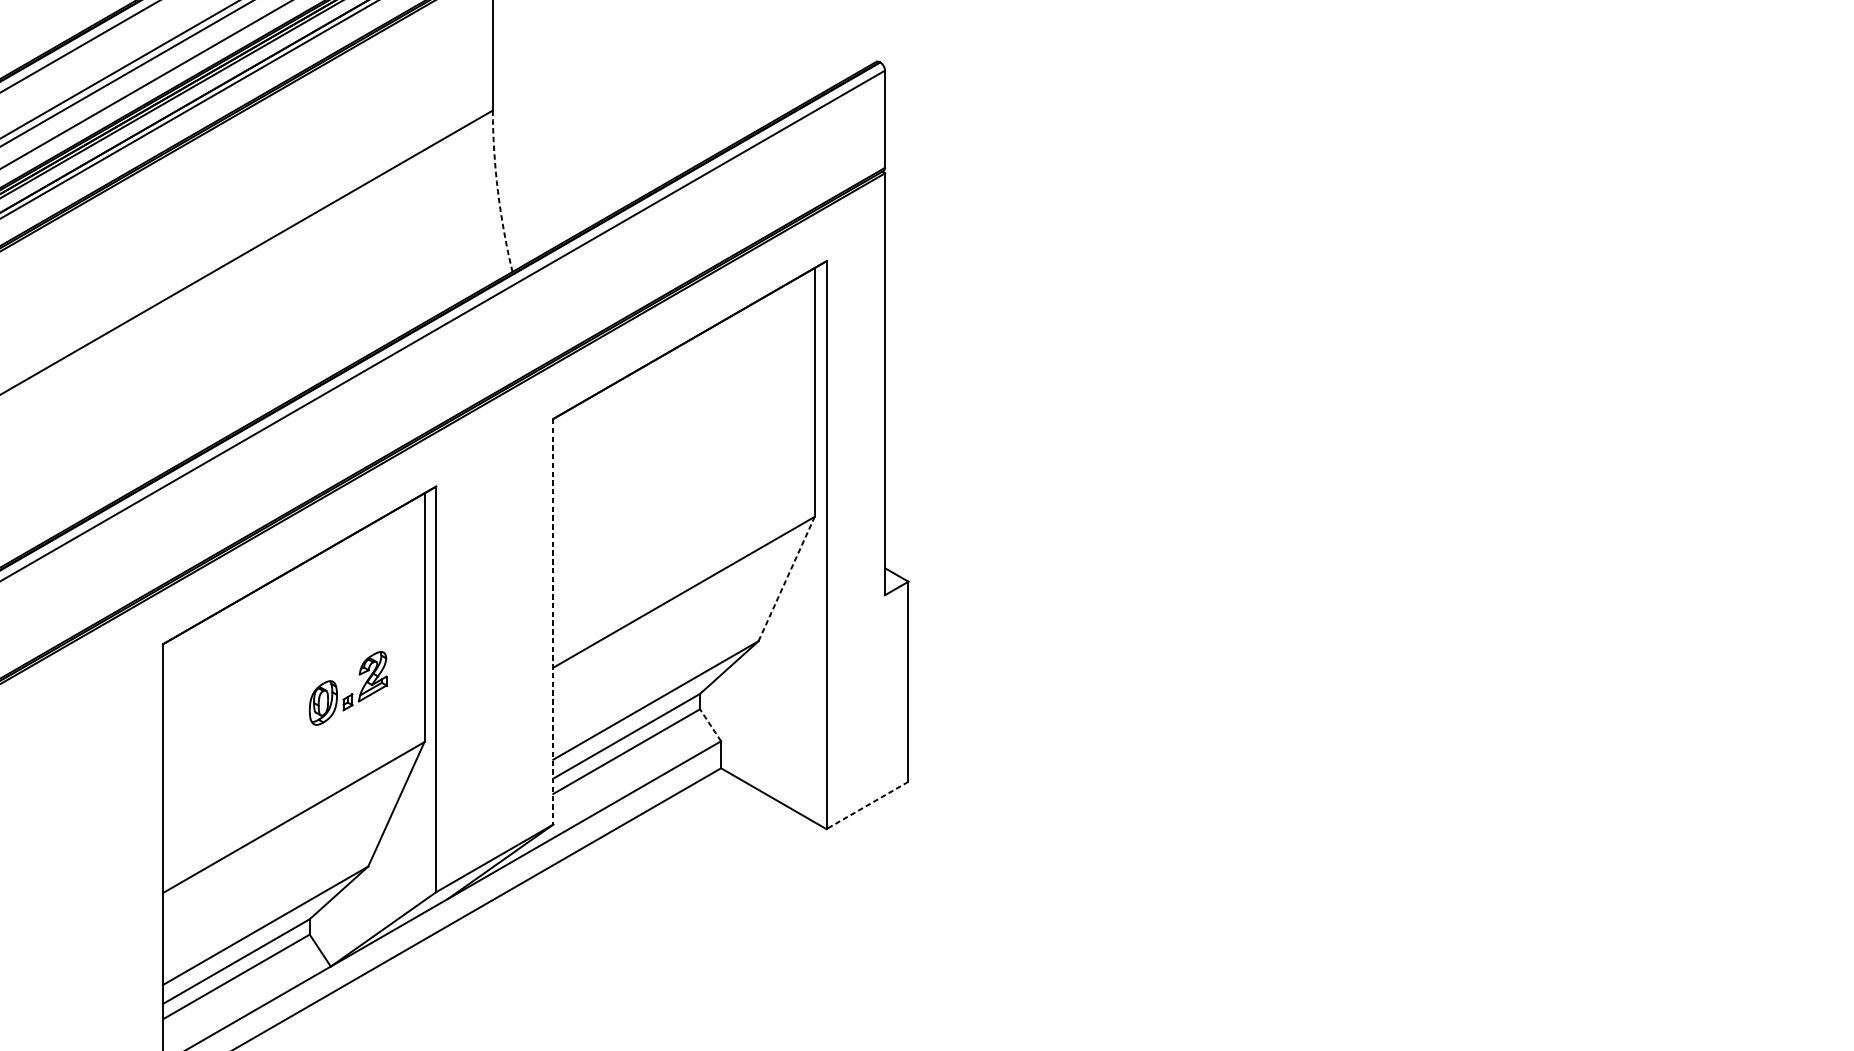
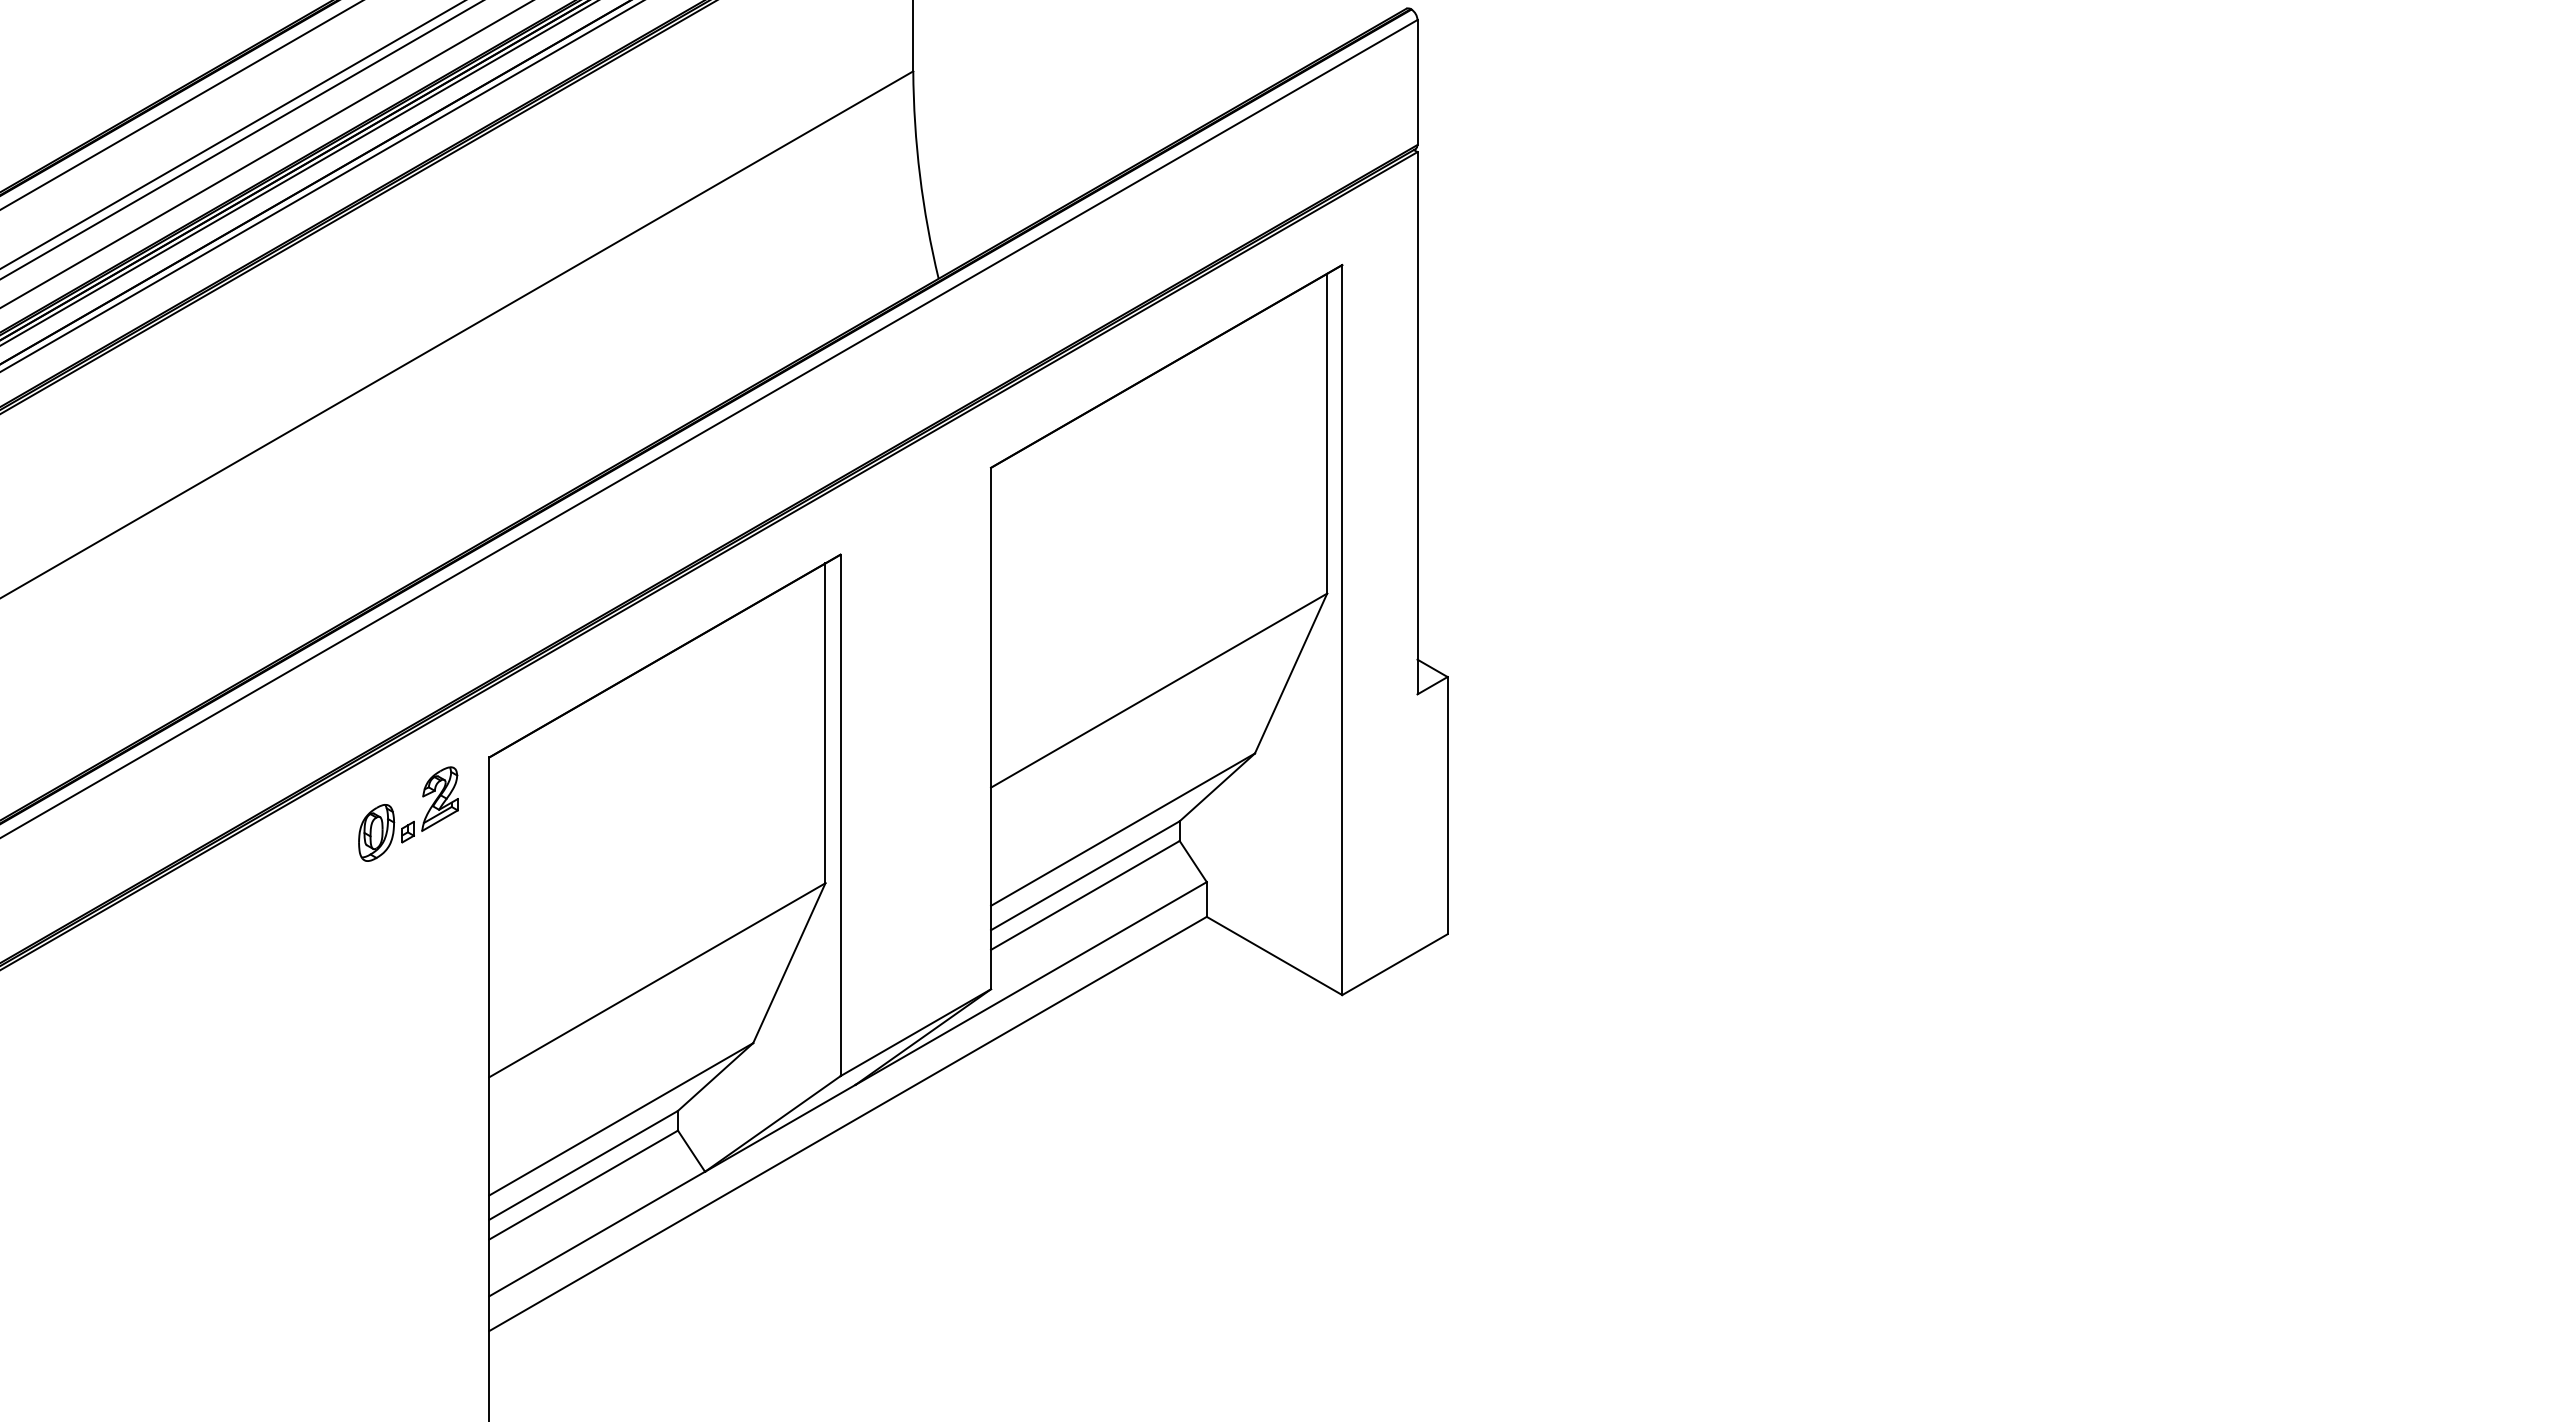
arc: (498, 191) -> (920, 175), dashed -> solid
line: (787, 578) -> (1291, 673), dashed -> solid
line: (553, 621) -> (991, 728), dashed -> solid
part: (351, 694) -> (412, 821), moved
line: (710, 725) -> (1193, 861), dashed -> solid
line: (867, 805) -> (1394, 964), dashed -> solid

